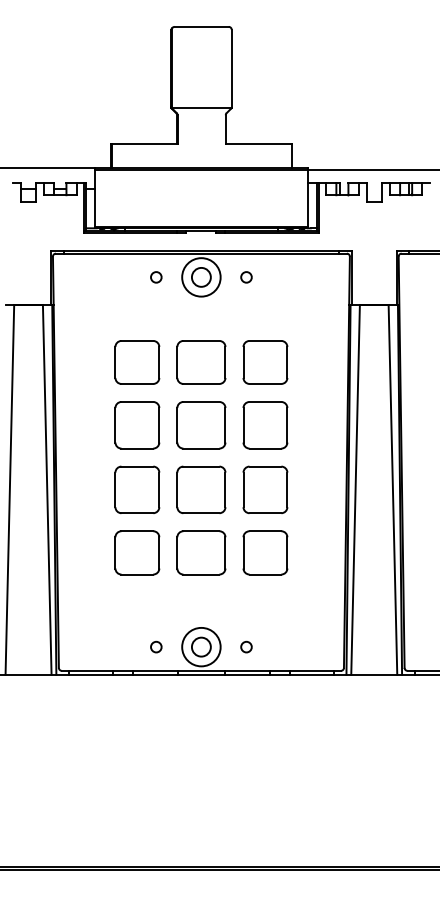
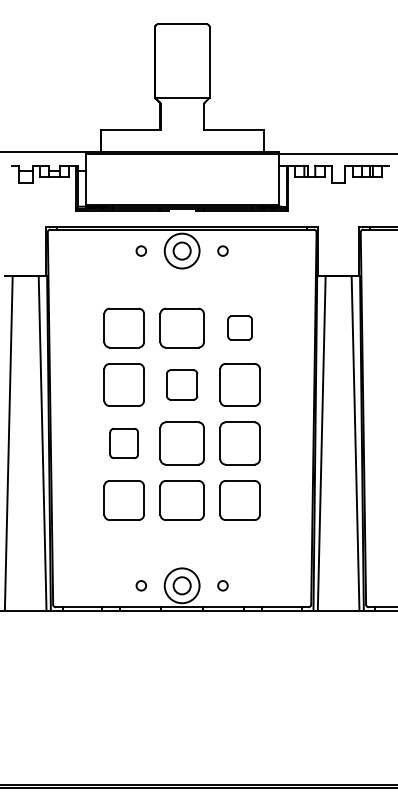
part: (264, 361) -> (239, 327), size x0.6
part: (200, 424) -> (181, 384), size x0.7
part: (136, 489) -> (123, 443), size x0.7

